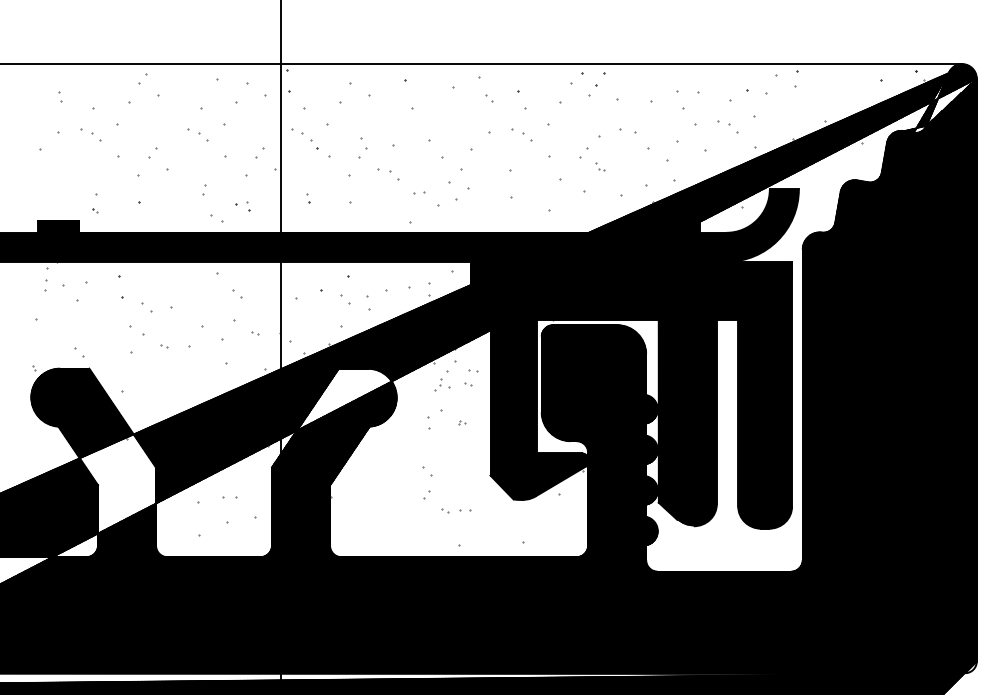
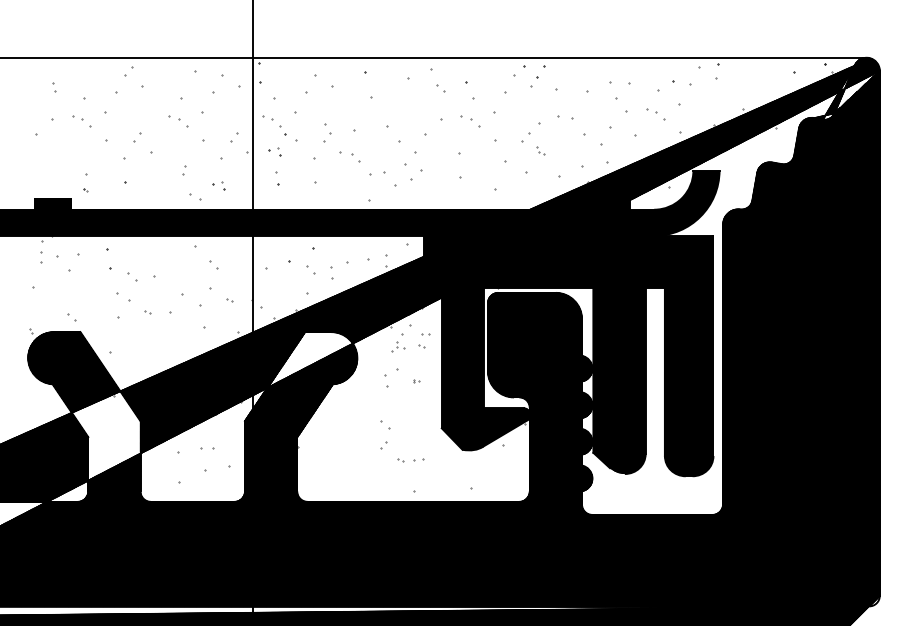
part: (304, 168) -> (274, 151), added
part: (419, 192) -> (377, 173), size x1.6
part: (308, 198) -> (277, 178), size x1.6

